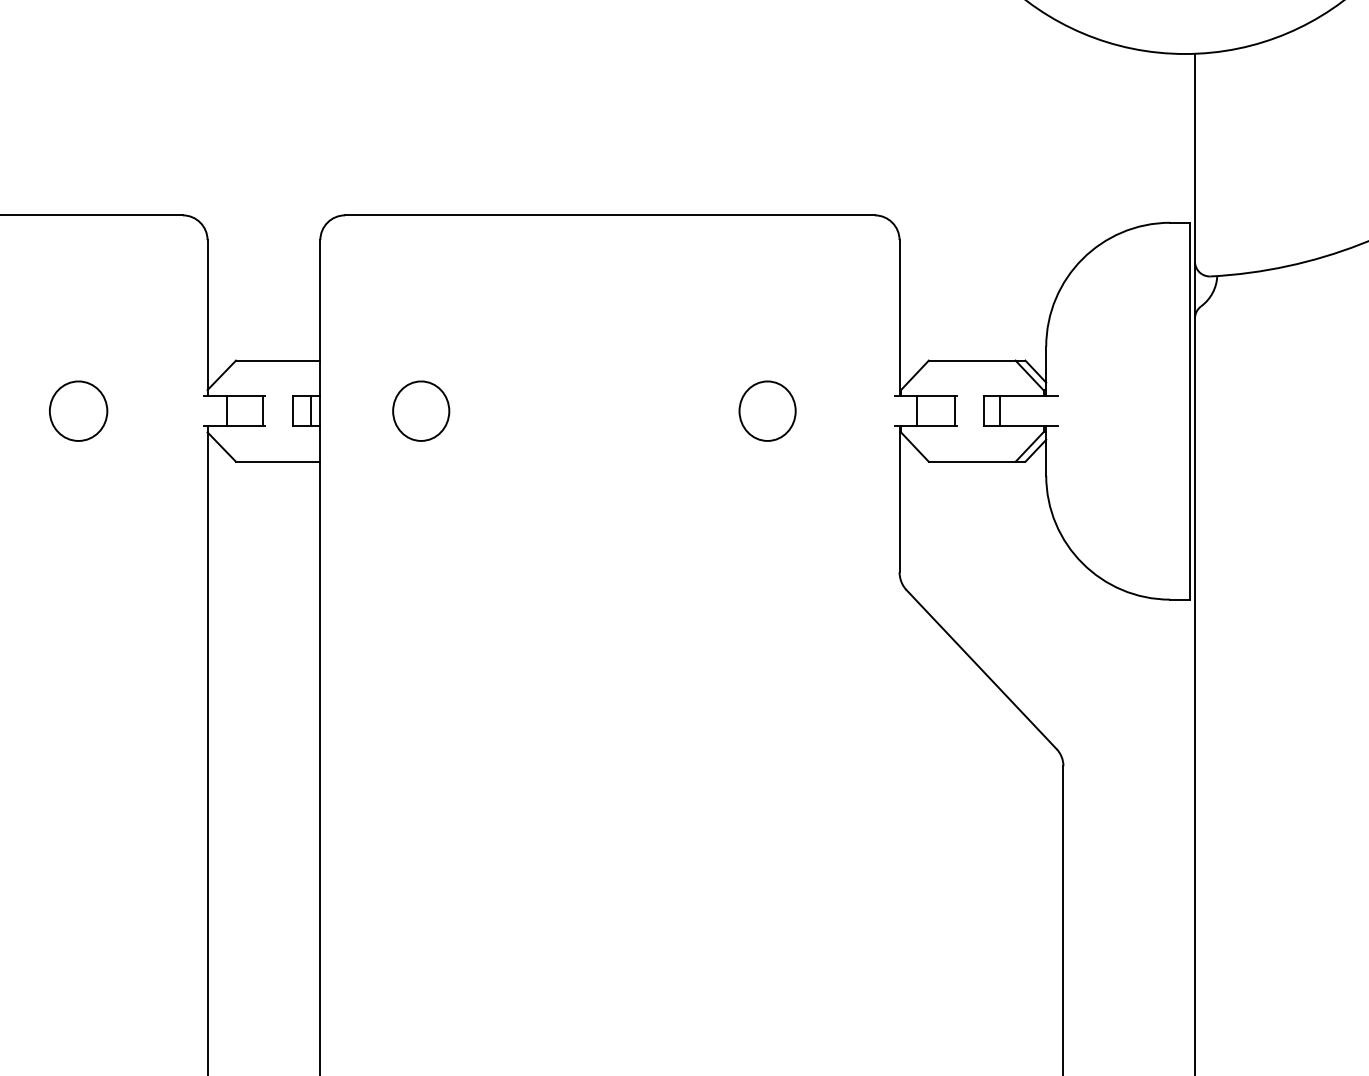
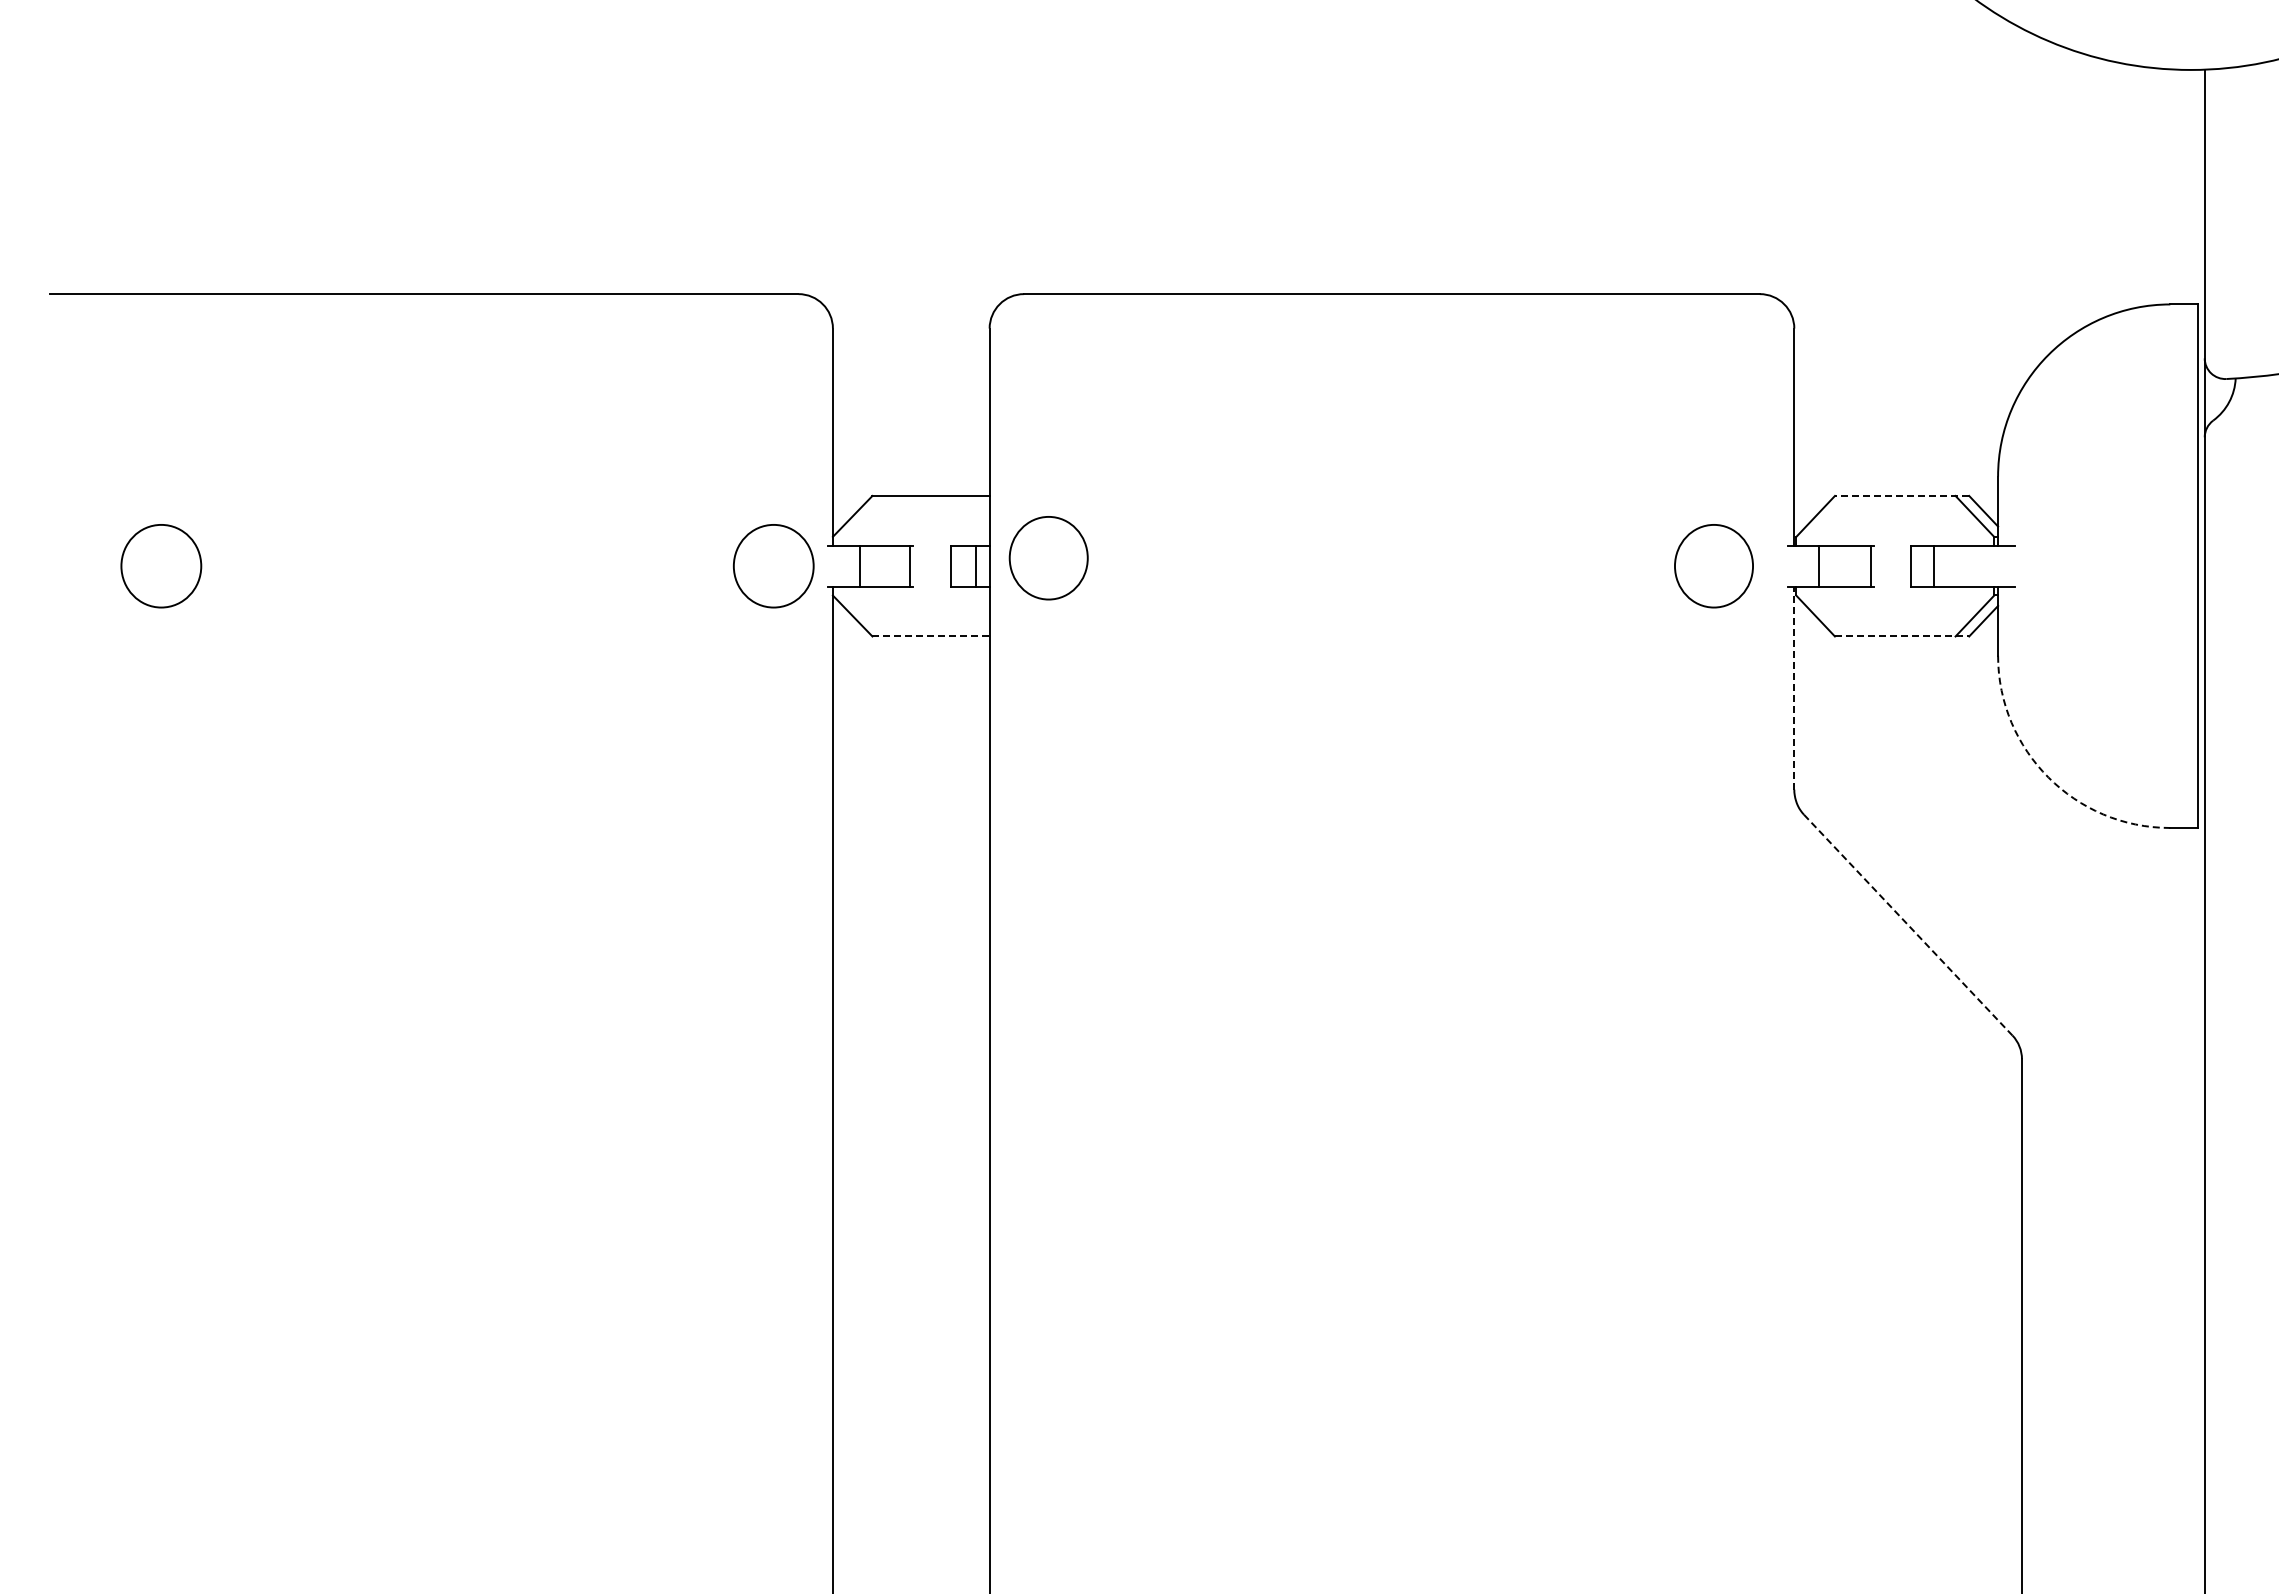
line: (976, 360) -> (1901, 495), solid -> dashed
part: (78, 411) -> (773, 566), moved
part: (421, 411) -> (1048, 558), moved
part: (767, 411) -> (1713, 566), moved
line: (278, 461) -> (931, 636), solid -> dashed
line: (977, 461) -> (1902, 636), solid -> dashed
line: (899, 498) -> (1794, 687), solid -> dashed
arc: (1082, 563) -> (2048, 777), solid -> dashed
line: (981, 669) -> (1908, 925), solid -> dashed

